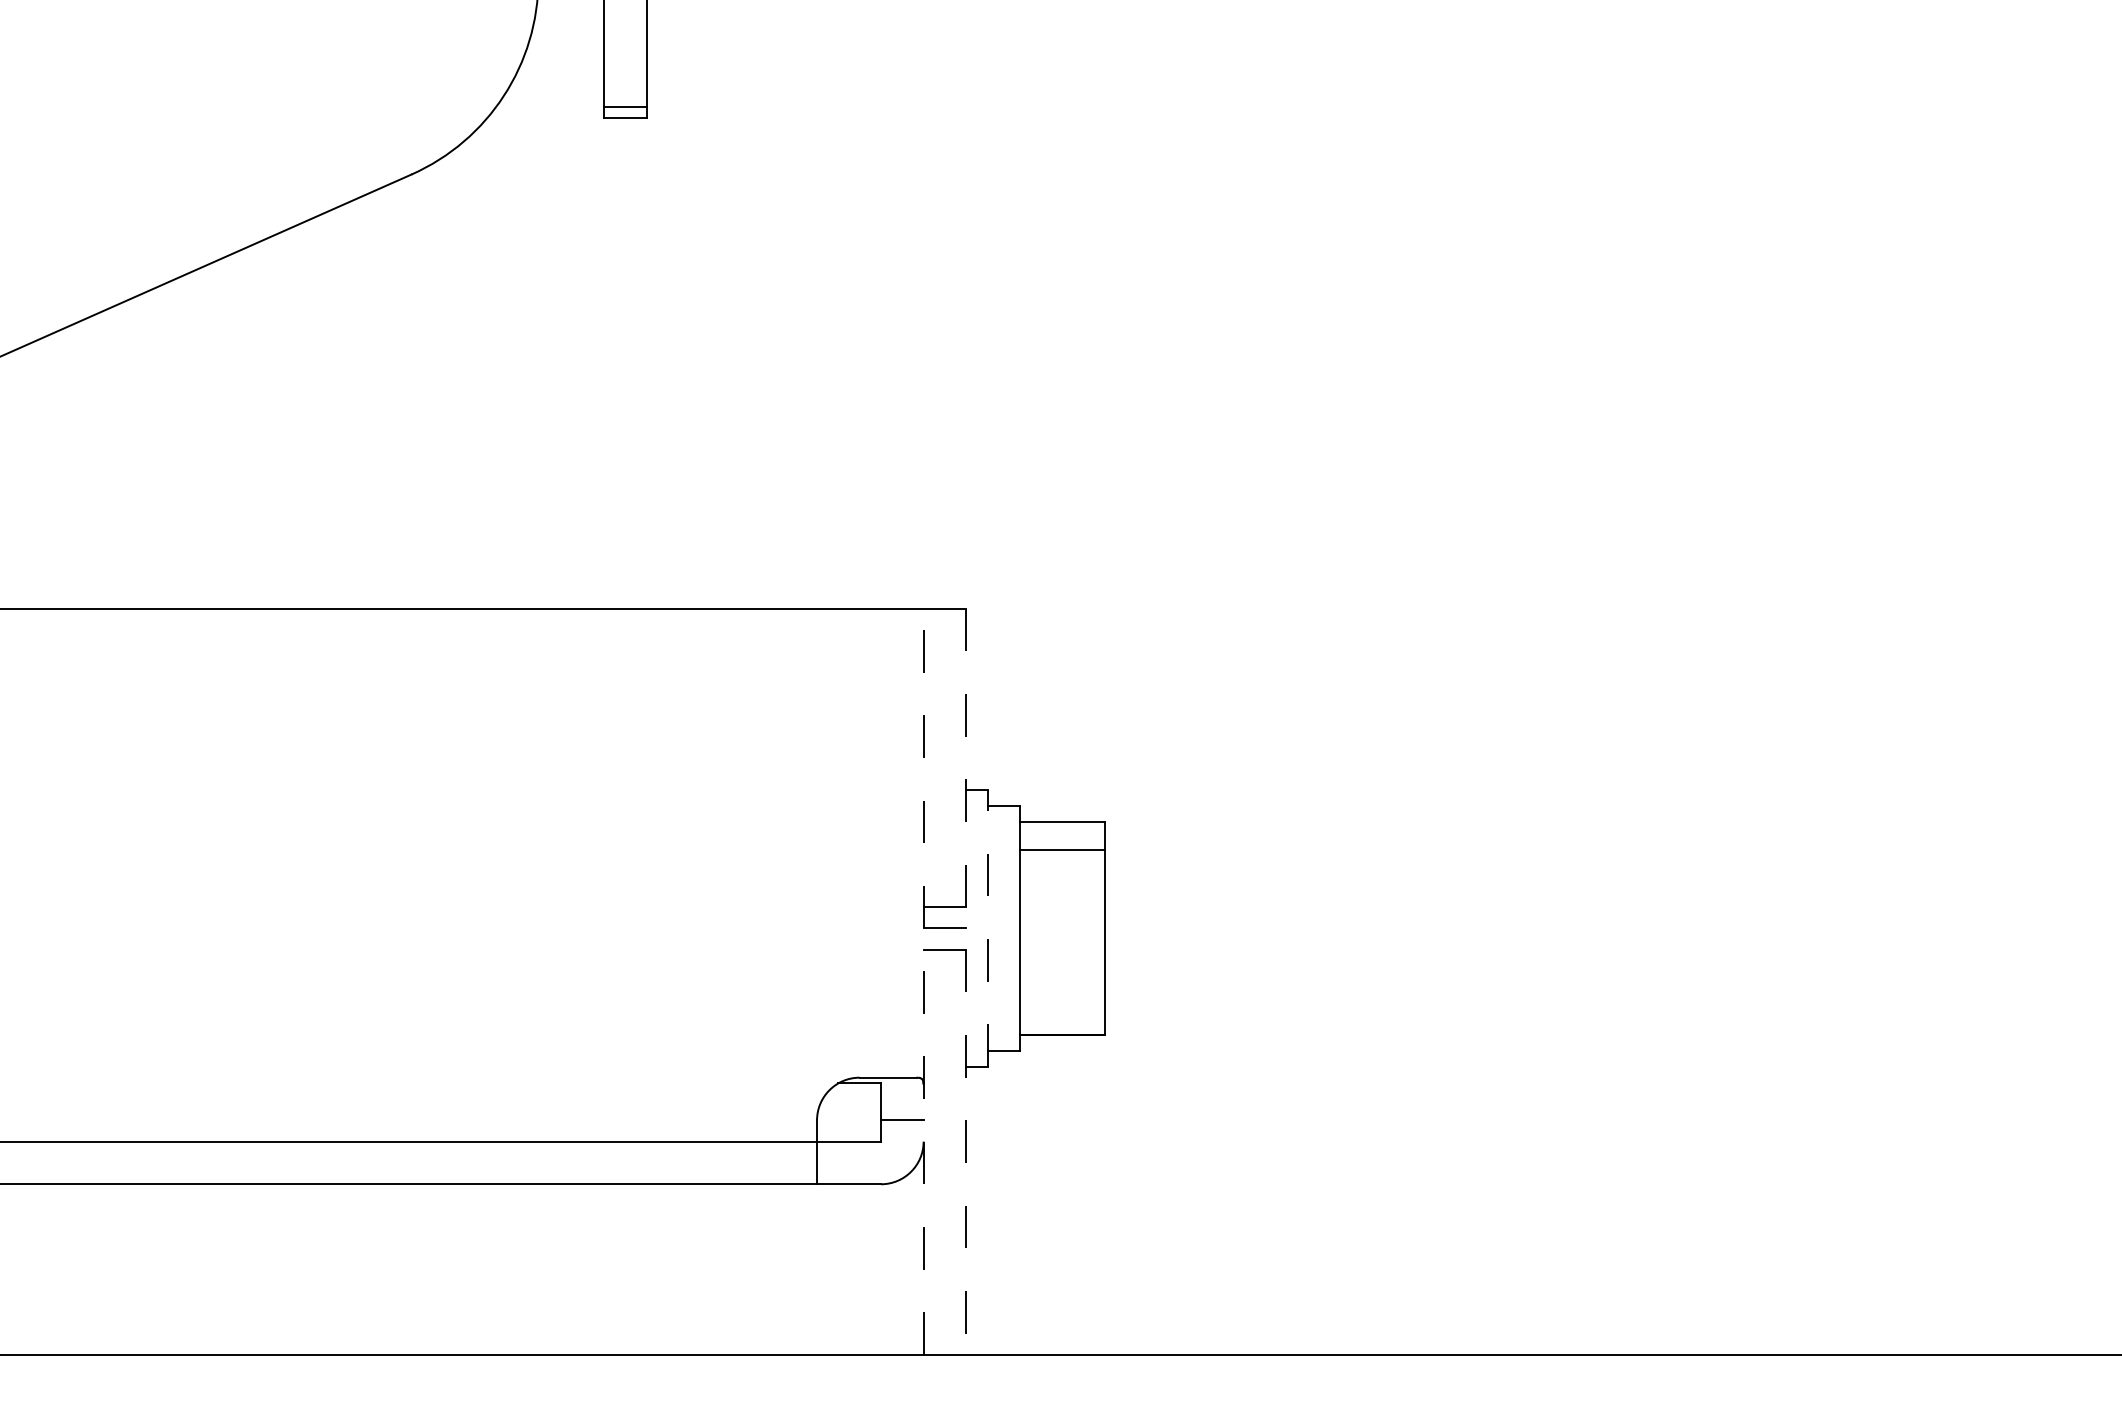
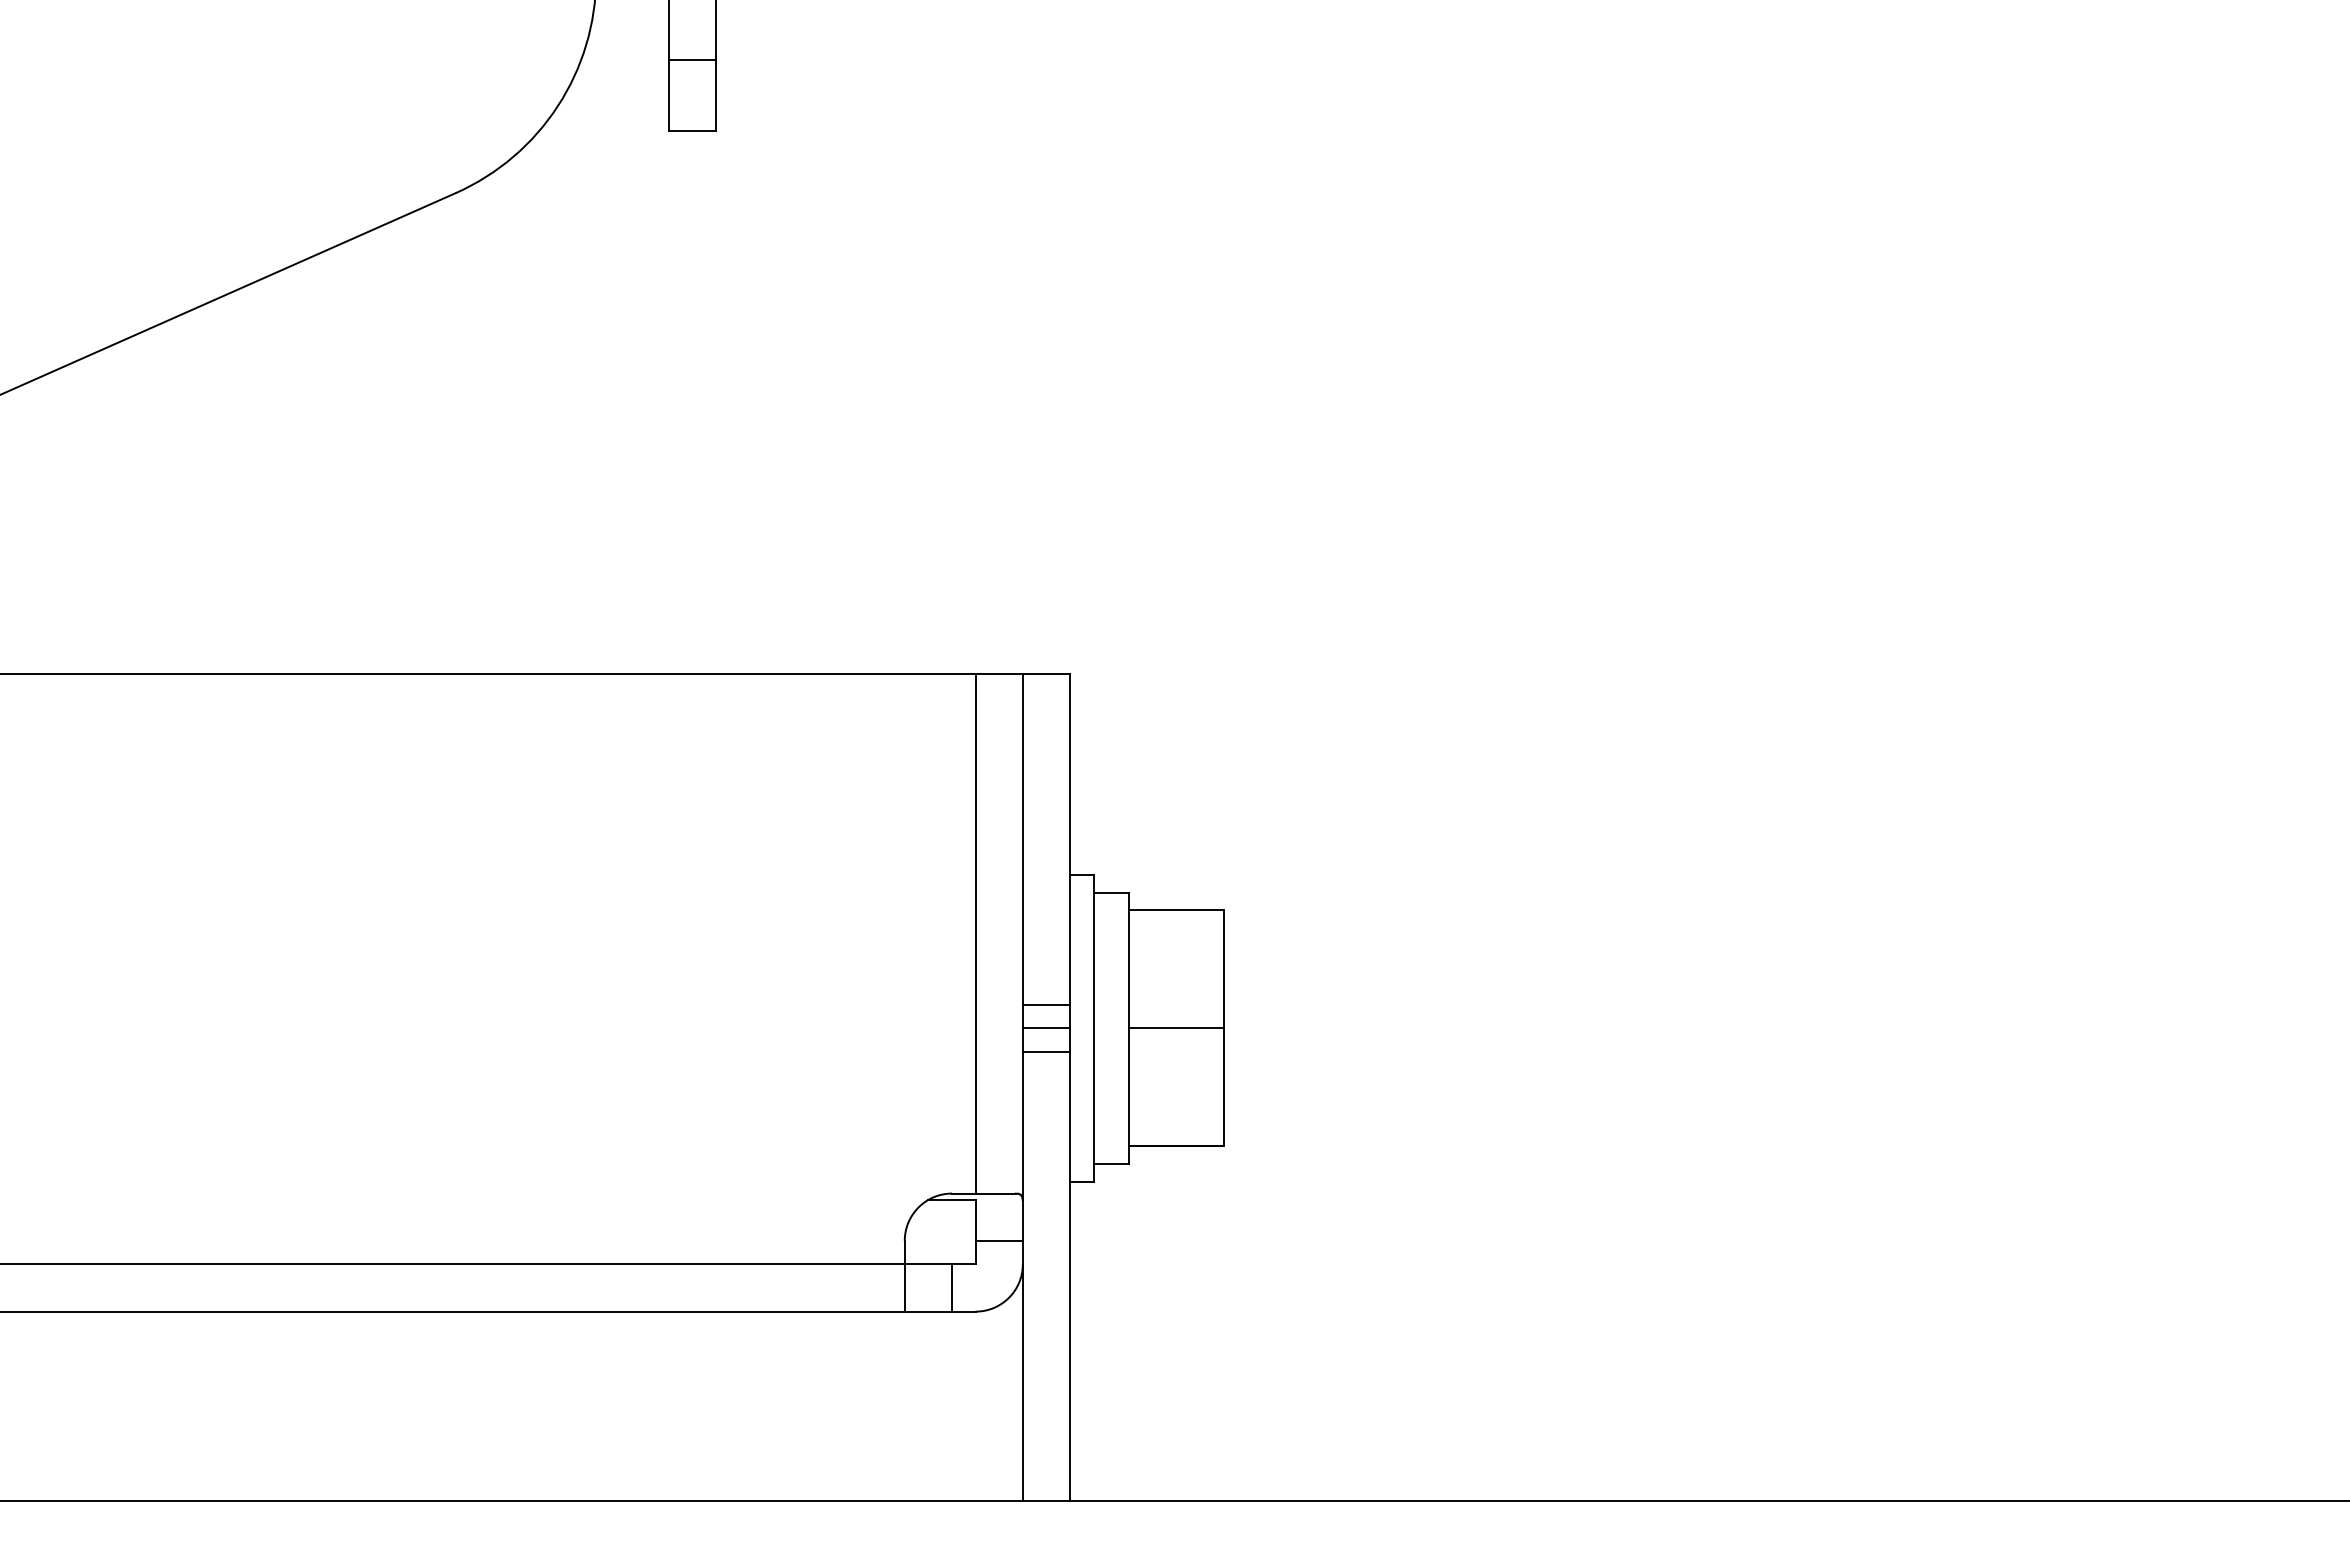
line: (624, 107) -> (691, 60), moved
line: (880, 842) -> (975, 933), added
line: (1062, 850) -> (1176, 1028), moved
line: (987, 927) -> (1093, 1027), dashed -> solid
line: (923, 981) -> (1022, 1086), dashed -> solid
line: (966, 981) -> (1070, 1087), dashed -> solid
line: (860, 1162) -> (952, 1287), added

